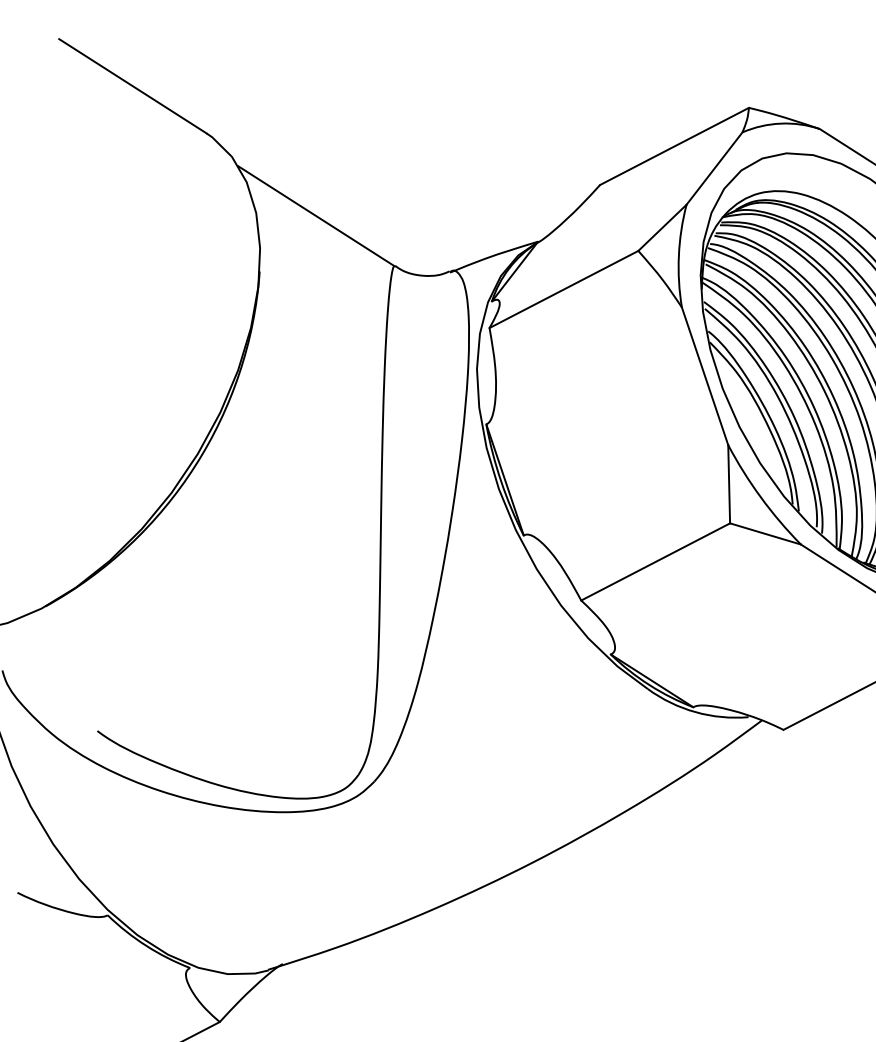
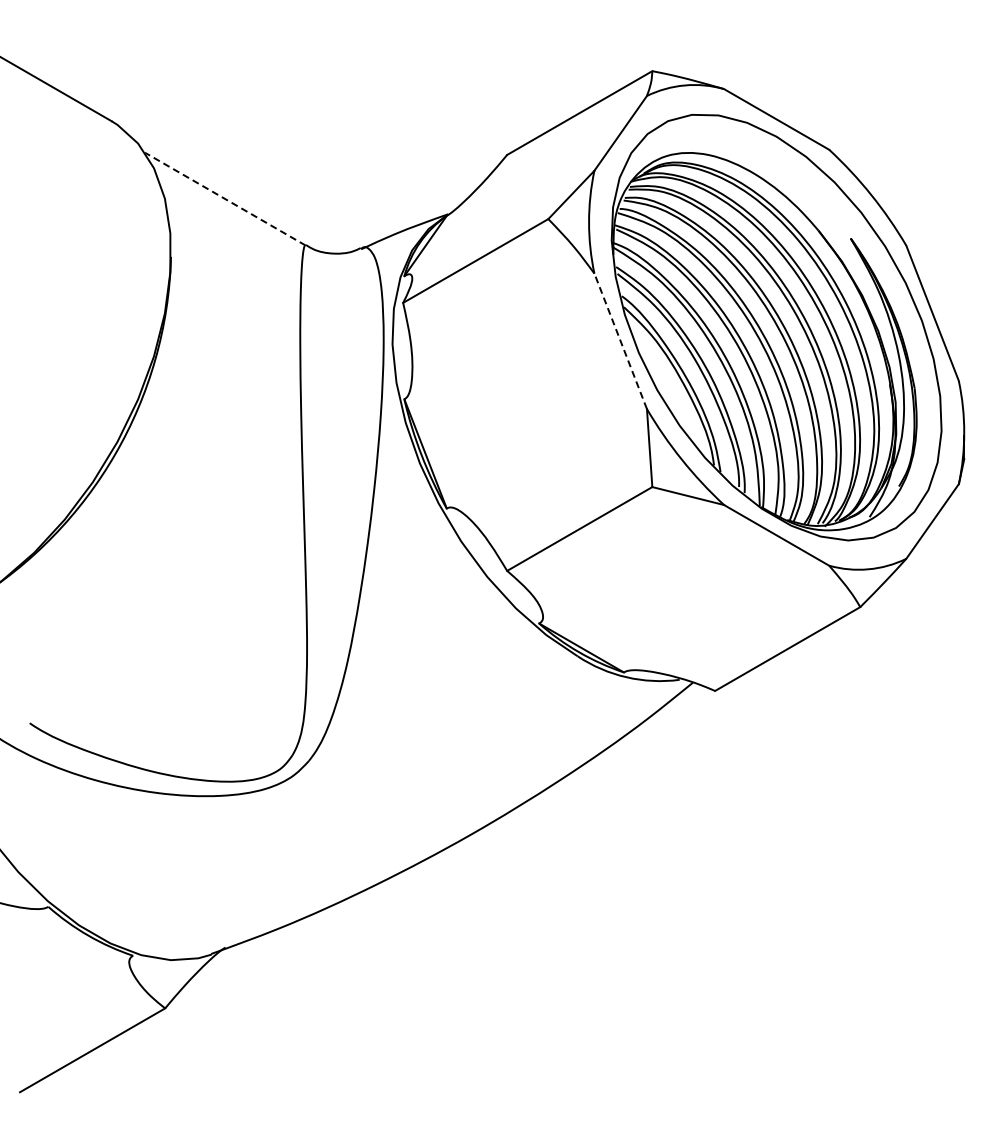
line: (316, 216) -> (225, 199), solid -> dashed
line: (704, 376) -> (620, 341), solid -> dashed

